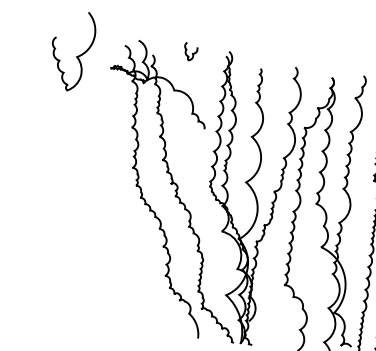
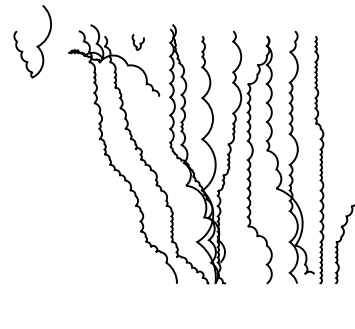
curve: (191, 53) -> (139, 43), moved

